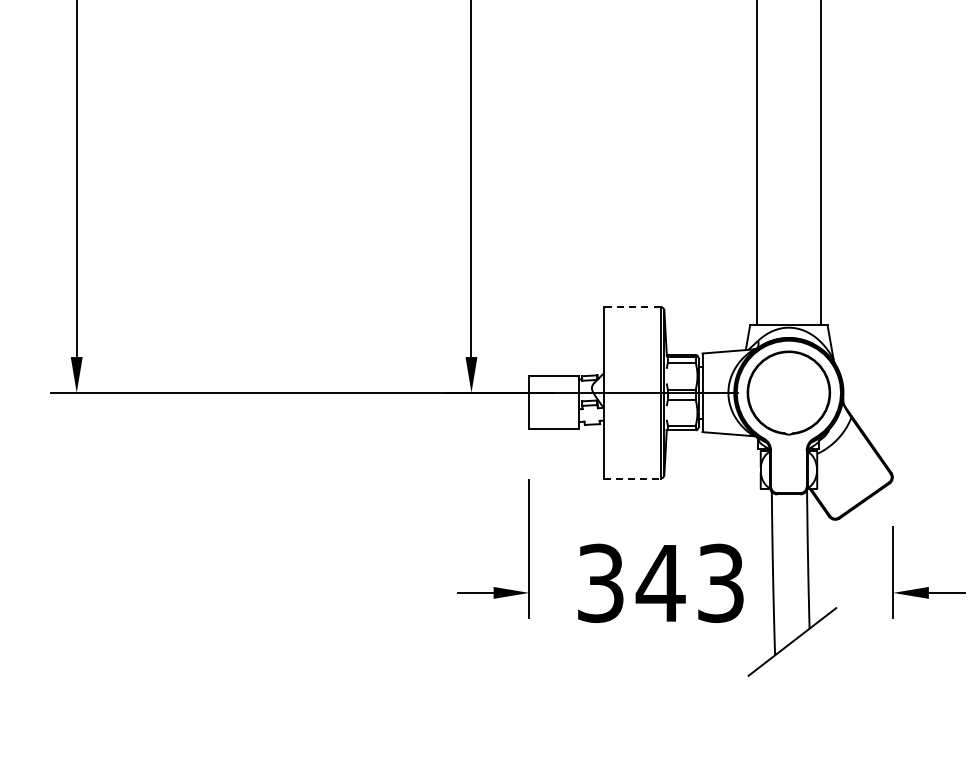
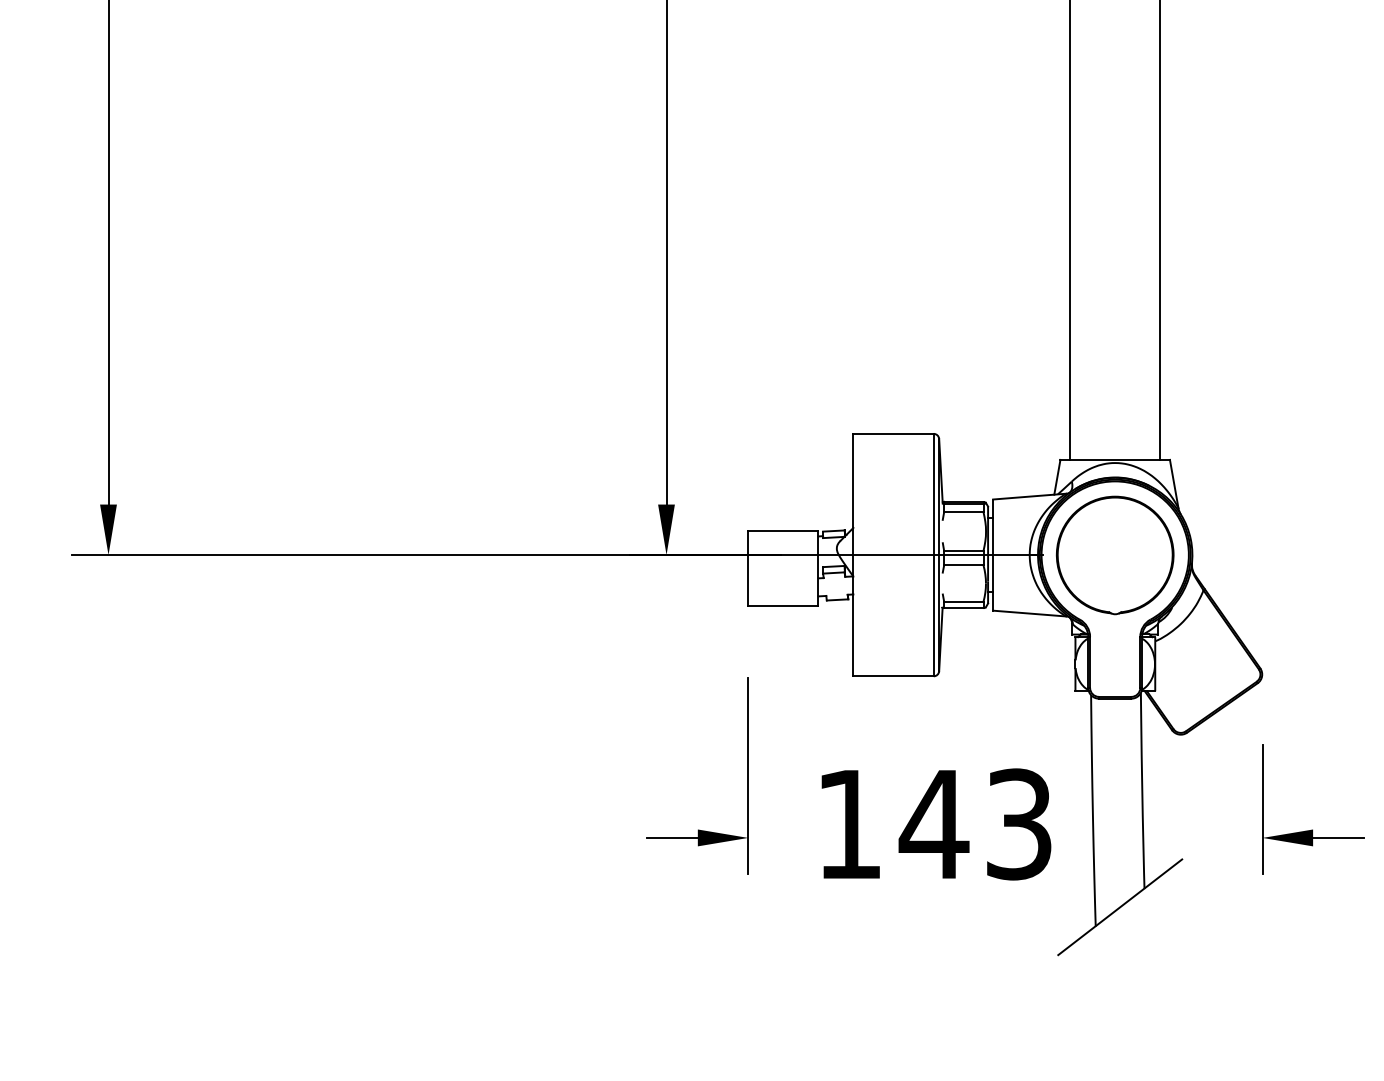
line: (631, 307) -> (892, 434), dashed -> solid
line: (632, 478) -> (894, 676), dashed -> solid
text: (600, 583) -> (848, 824), 343 -> 143

